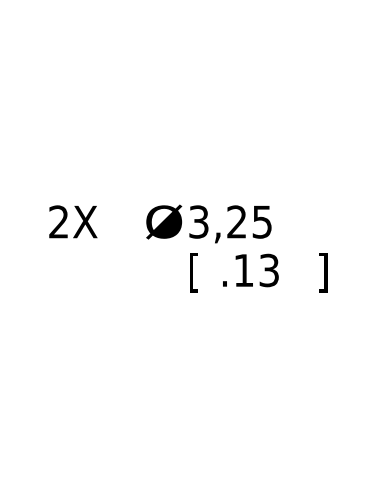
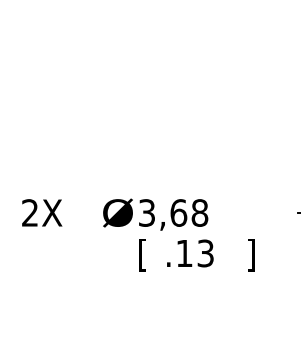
text: (249, 221) -> (189, 212), 3,25 -> 3,68

